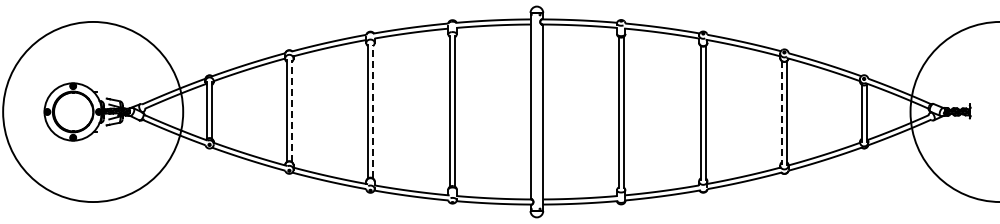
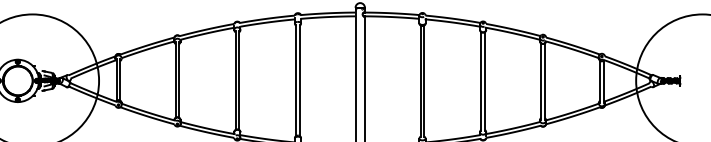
line: (291, 110) -> (179, 79), dashed -> solid
line: (373, 111) -> (239, 80), dashed -> solid
line: (781, 112) -> (540, 81), dashed -> solid

